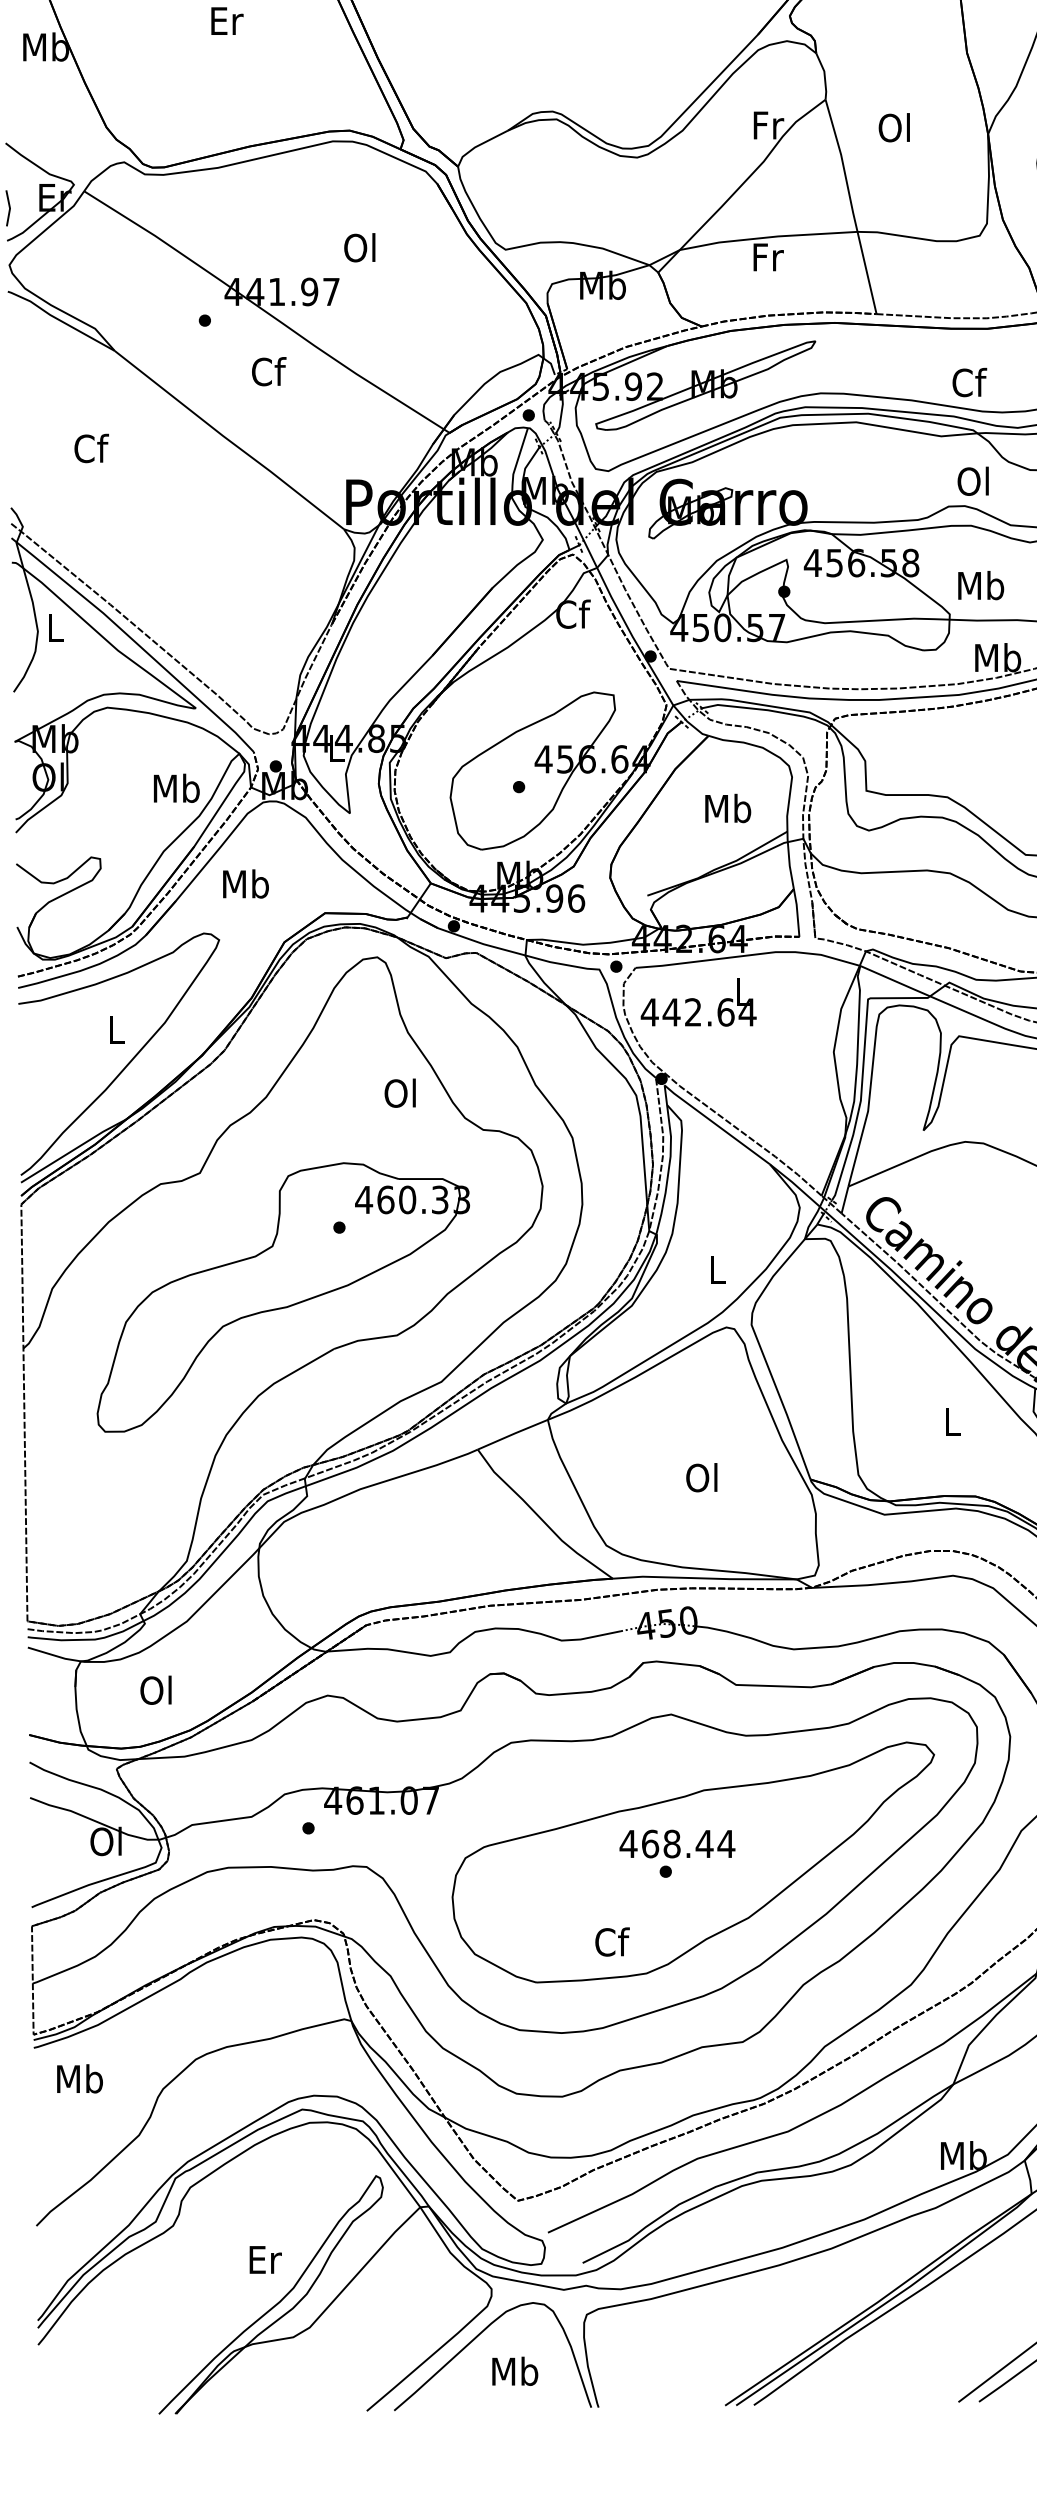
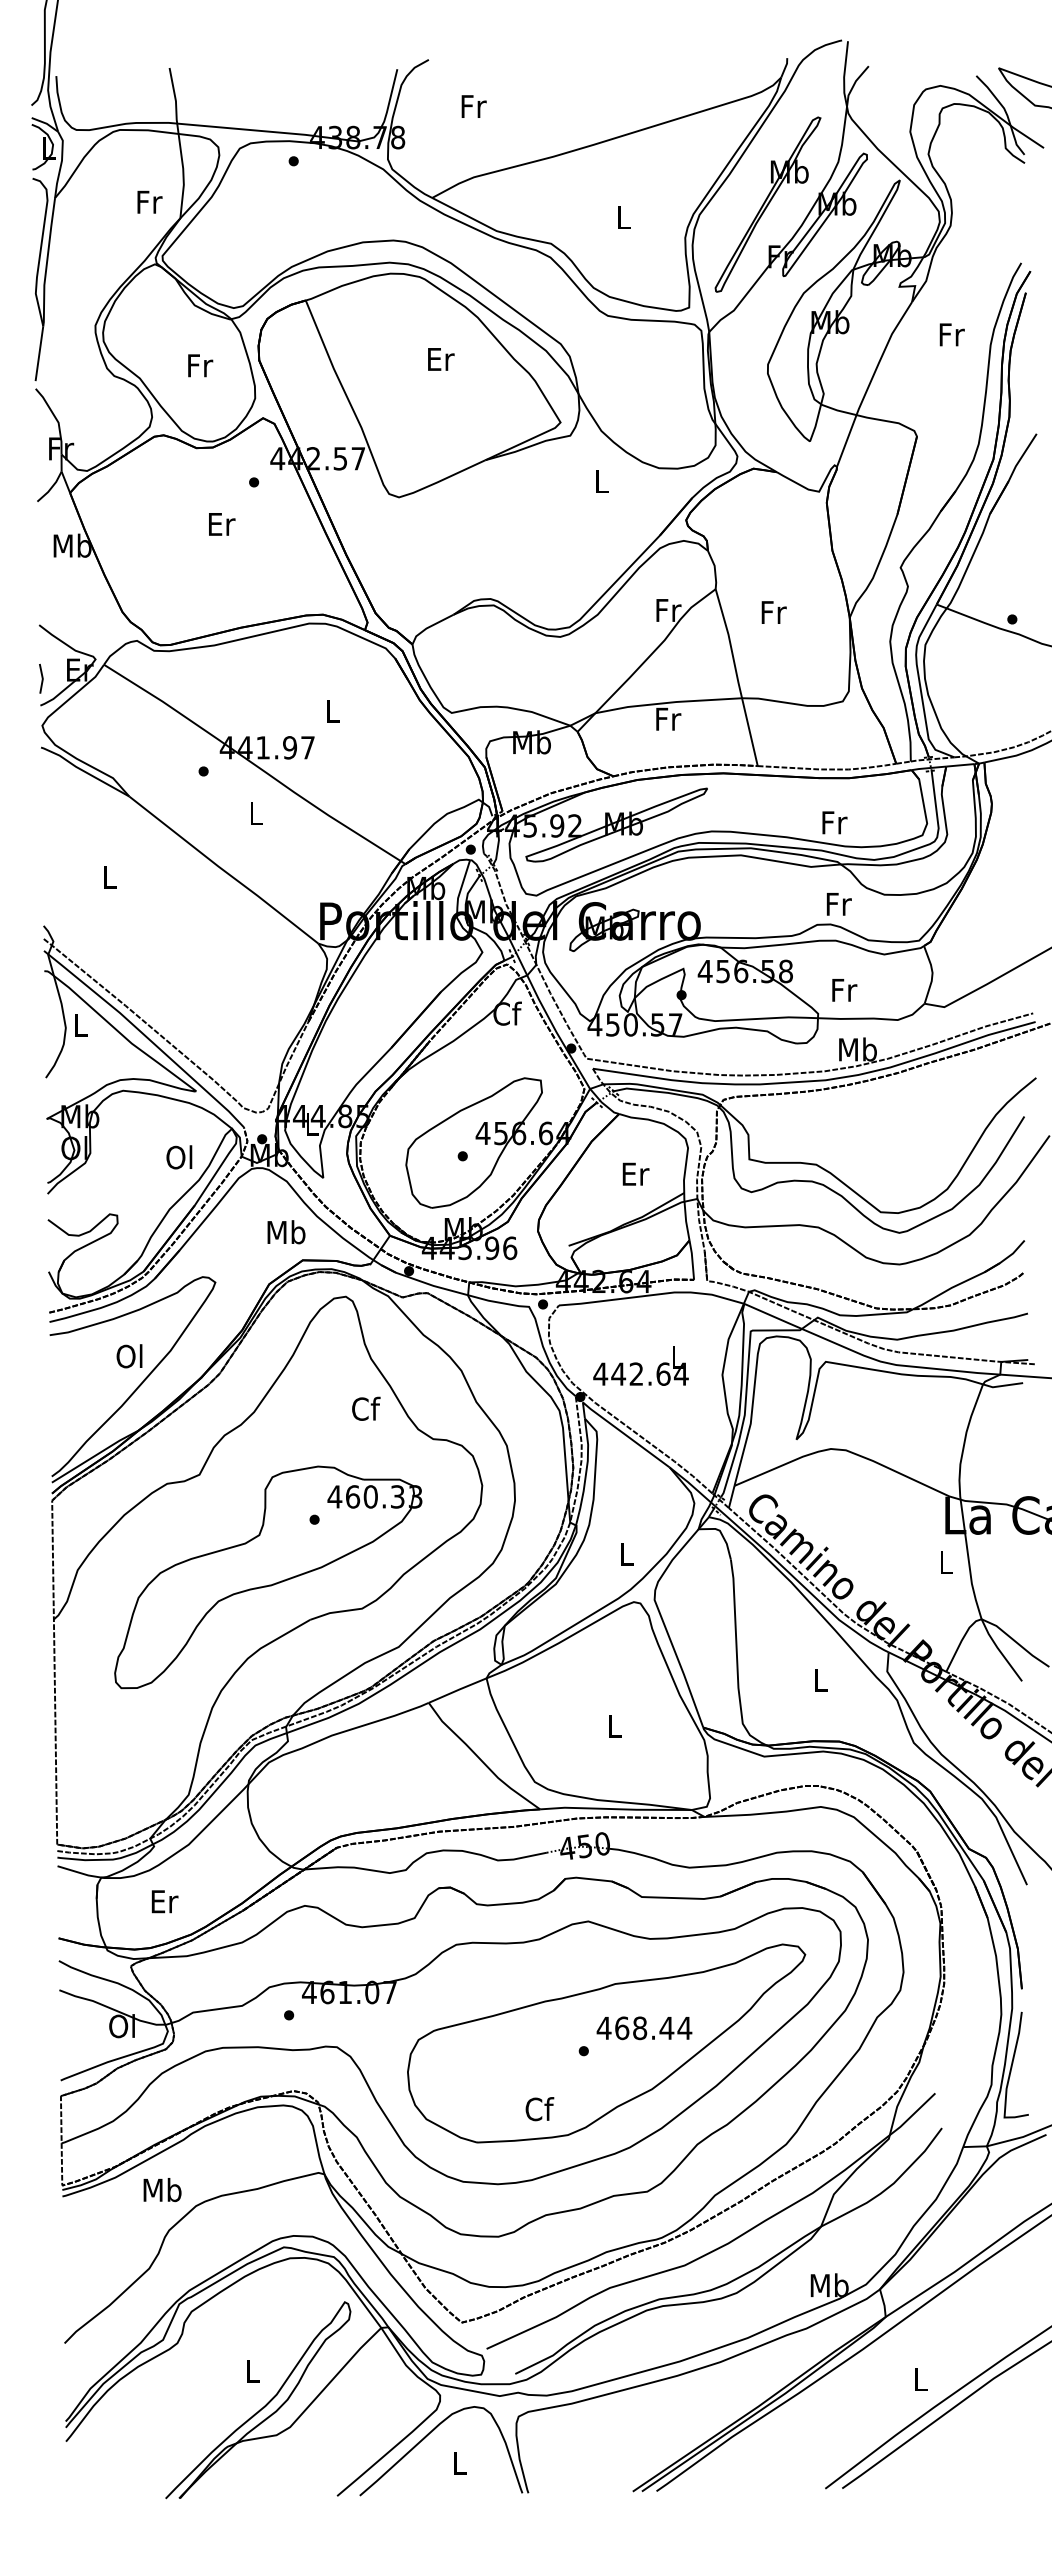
text: (894, 127) -> (772, 612), Ol -> Fr
text: (359, 247) -> (331, 711), Ol -> L
text: (269, 371) -> (256, 813), Cf -> L
text: (969, 382) -> (834, 822), Cf -> Fr
text: (92, 447) -> (110, 876), Cf -> L
text: (973, 481) -> (837, 904), Ol -> Fr
text: (980, 586) -> (843, 990), Mb -> Fr
text: (176, 788) -> (180, 1157), Mb -> Ol
text: (728, 807) -> (635, 1173), Mb -> Er
text: (245, 884) -> (286, 1232), moved
text: (698, 1001) -> (640, 1365), moved
text: (115, 1029) -> (129, 1356), L -> Ol
text: (401, 1092) -> (365, 1408), Ol -> Cf
text: (701, 1478) -> (613, 1726), Ol -> L
text: (157, 1690) -> (164, 1901), Ol -> Er
text: (677, 1844) -> (644, 2028), moved
text: (79, 2079) -> (162, 2190), moved
text: (265, 2260) -> (253, 2371), Er -> L
text: (515, 2371) -> (459, 2463), Mb -> L

